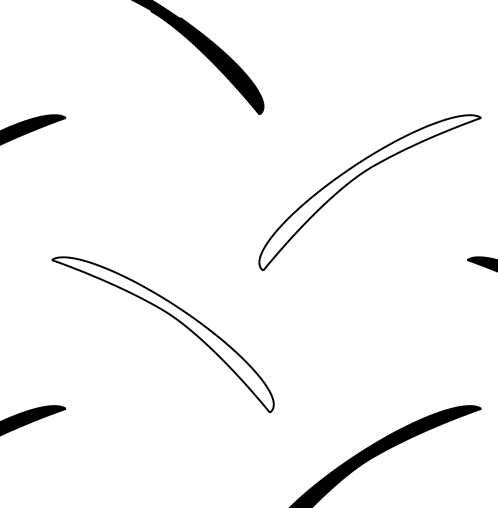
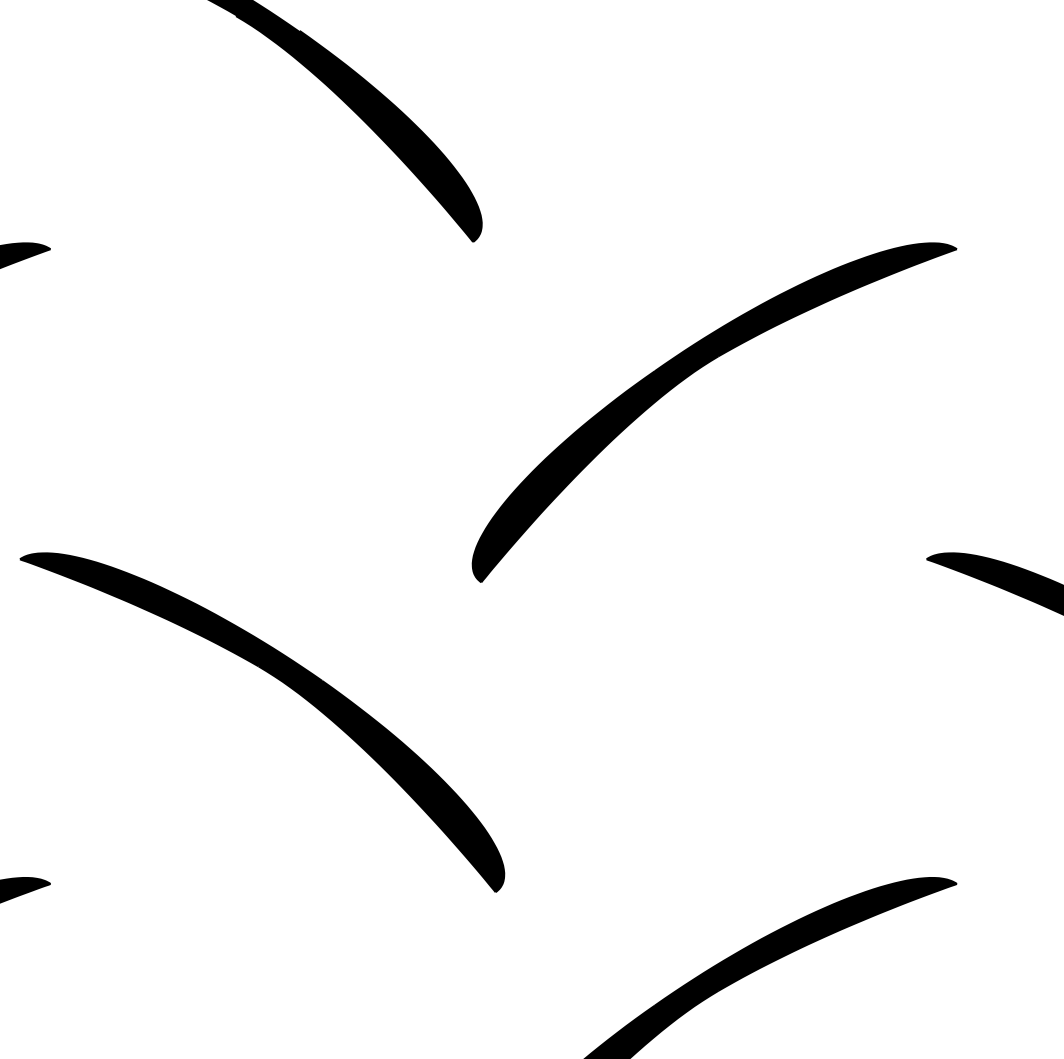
fill: (370, 192) -> (715, 411), added
fill: (162, 334) -> (261, 721), added

